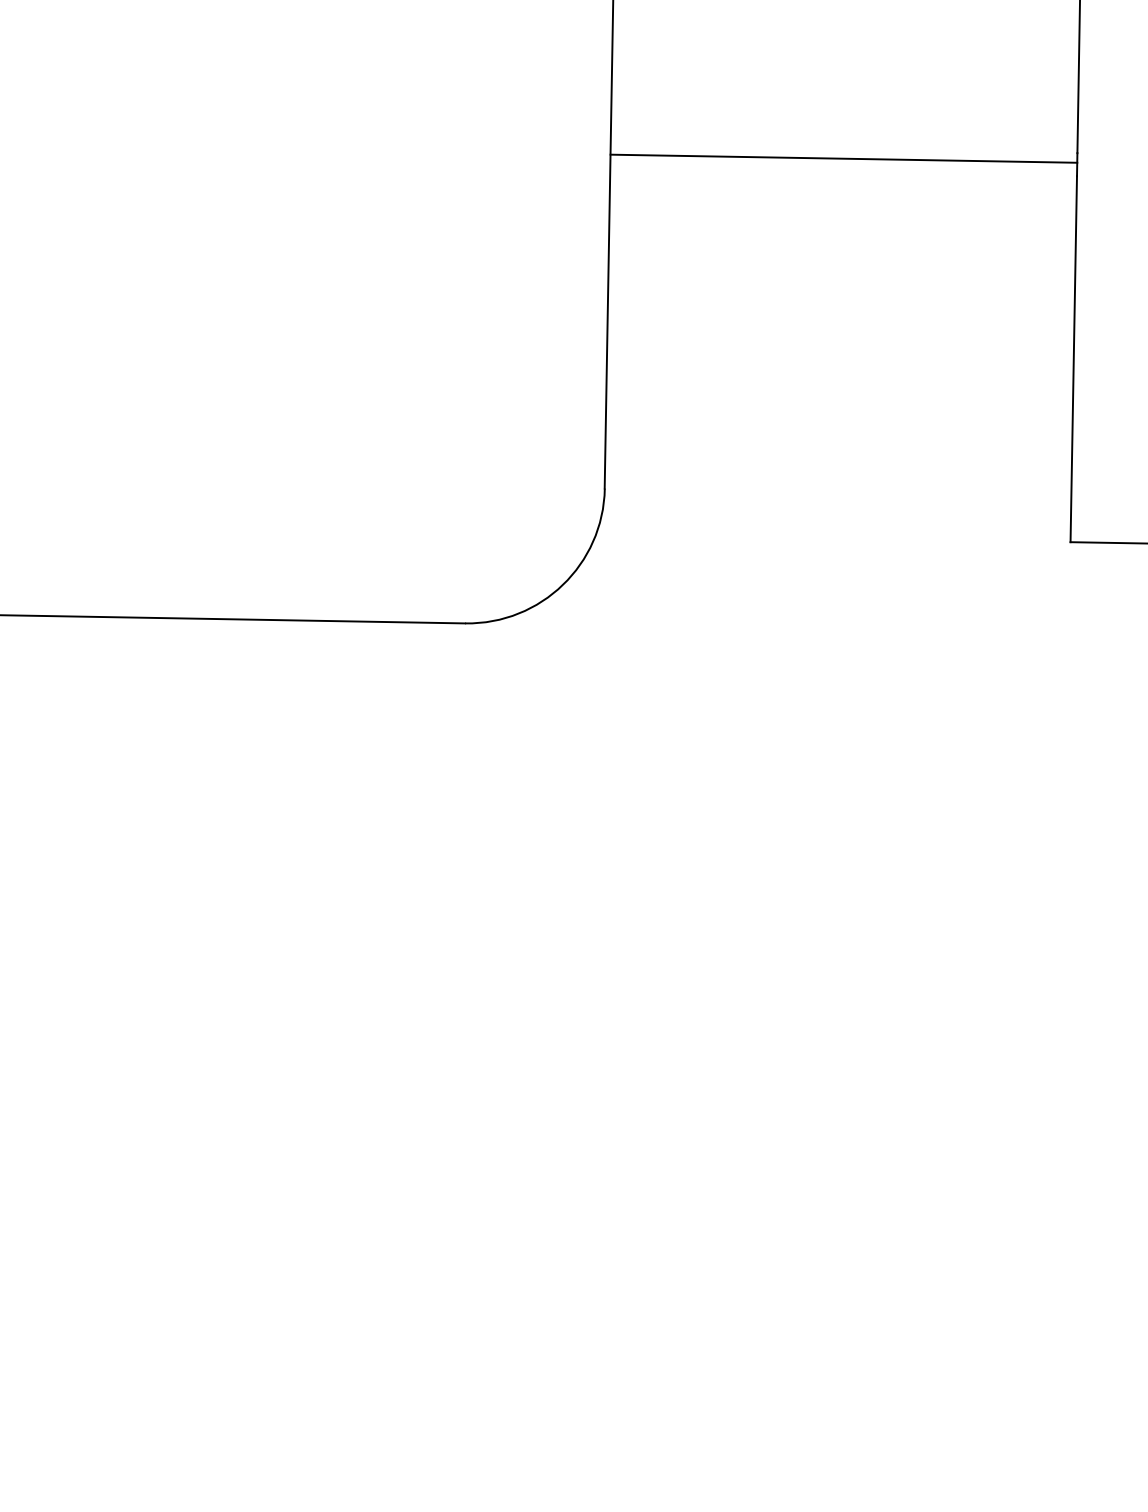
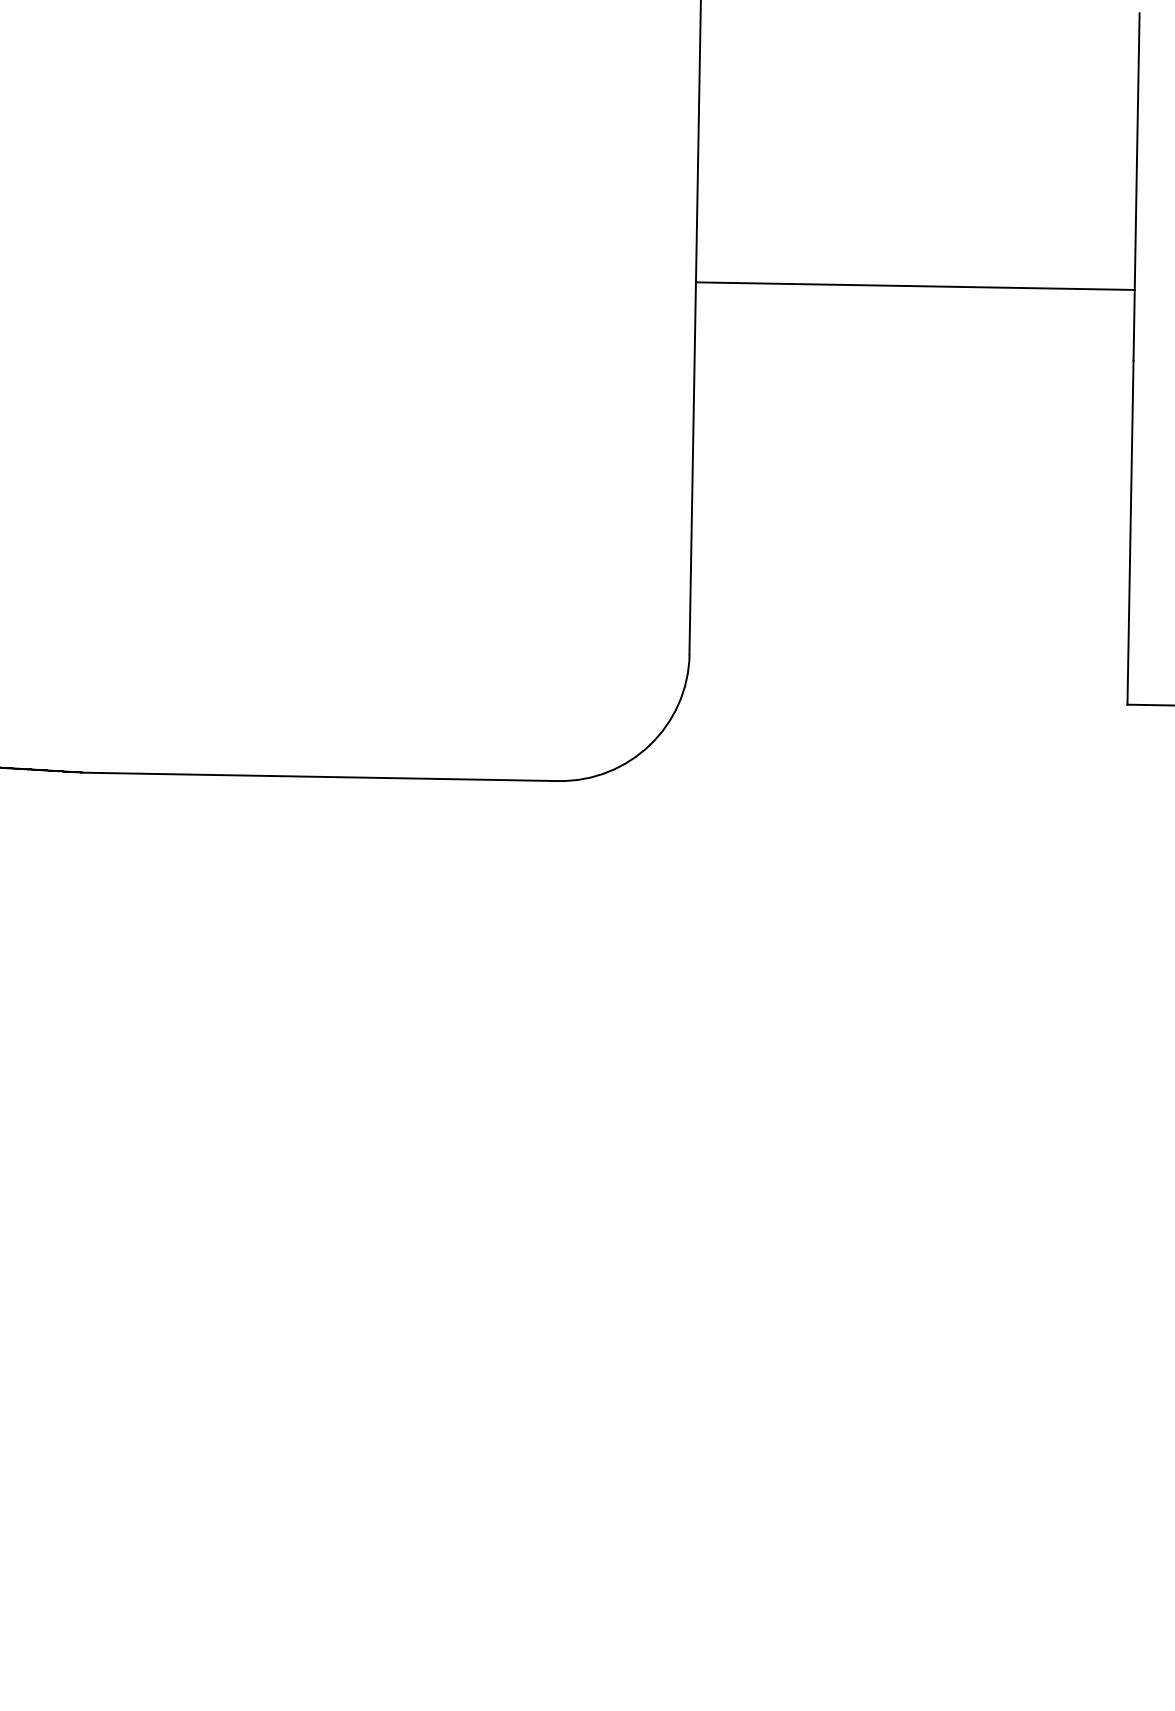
line: (844, 158) -> (915, 285), moved

